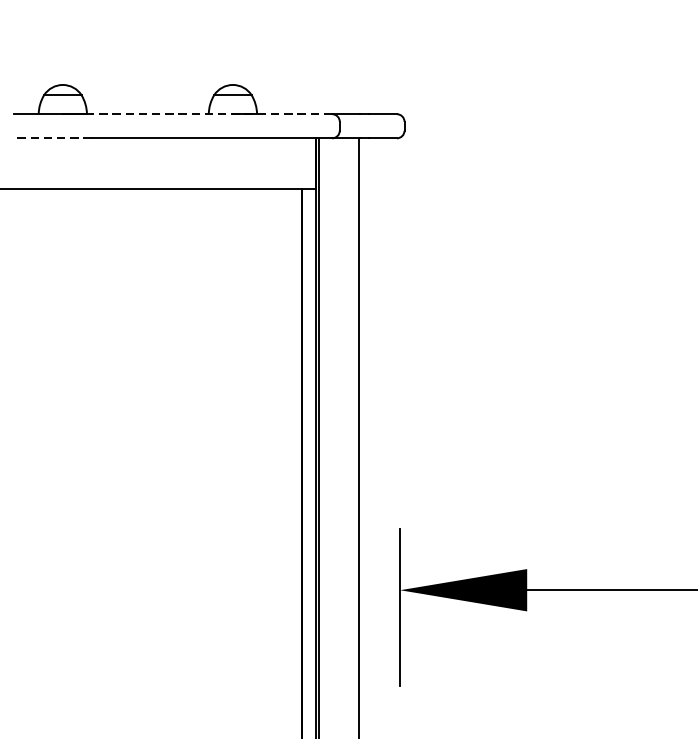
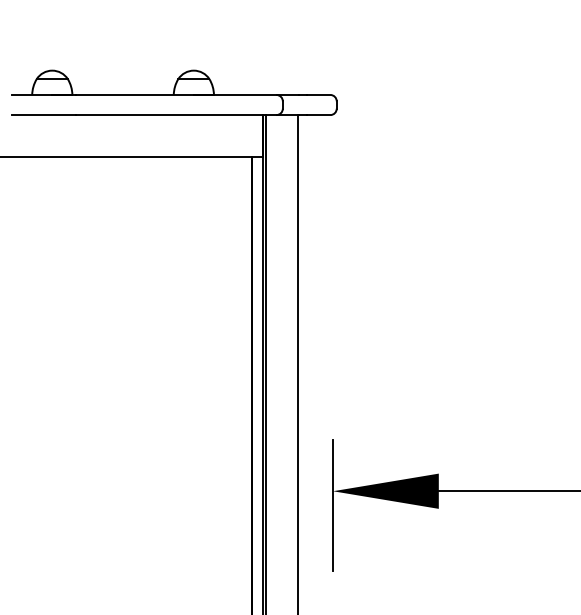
line: (210, 113) -> (175, 94), dashed -> solid
line: (52, 138) -> (43, 115), dashed -> solid

